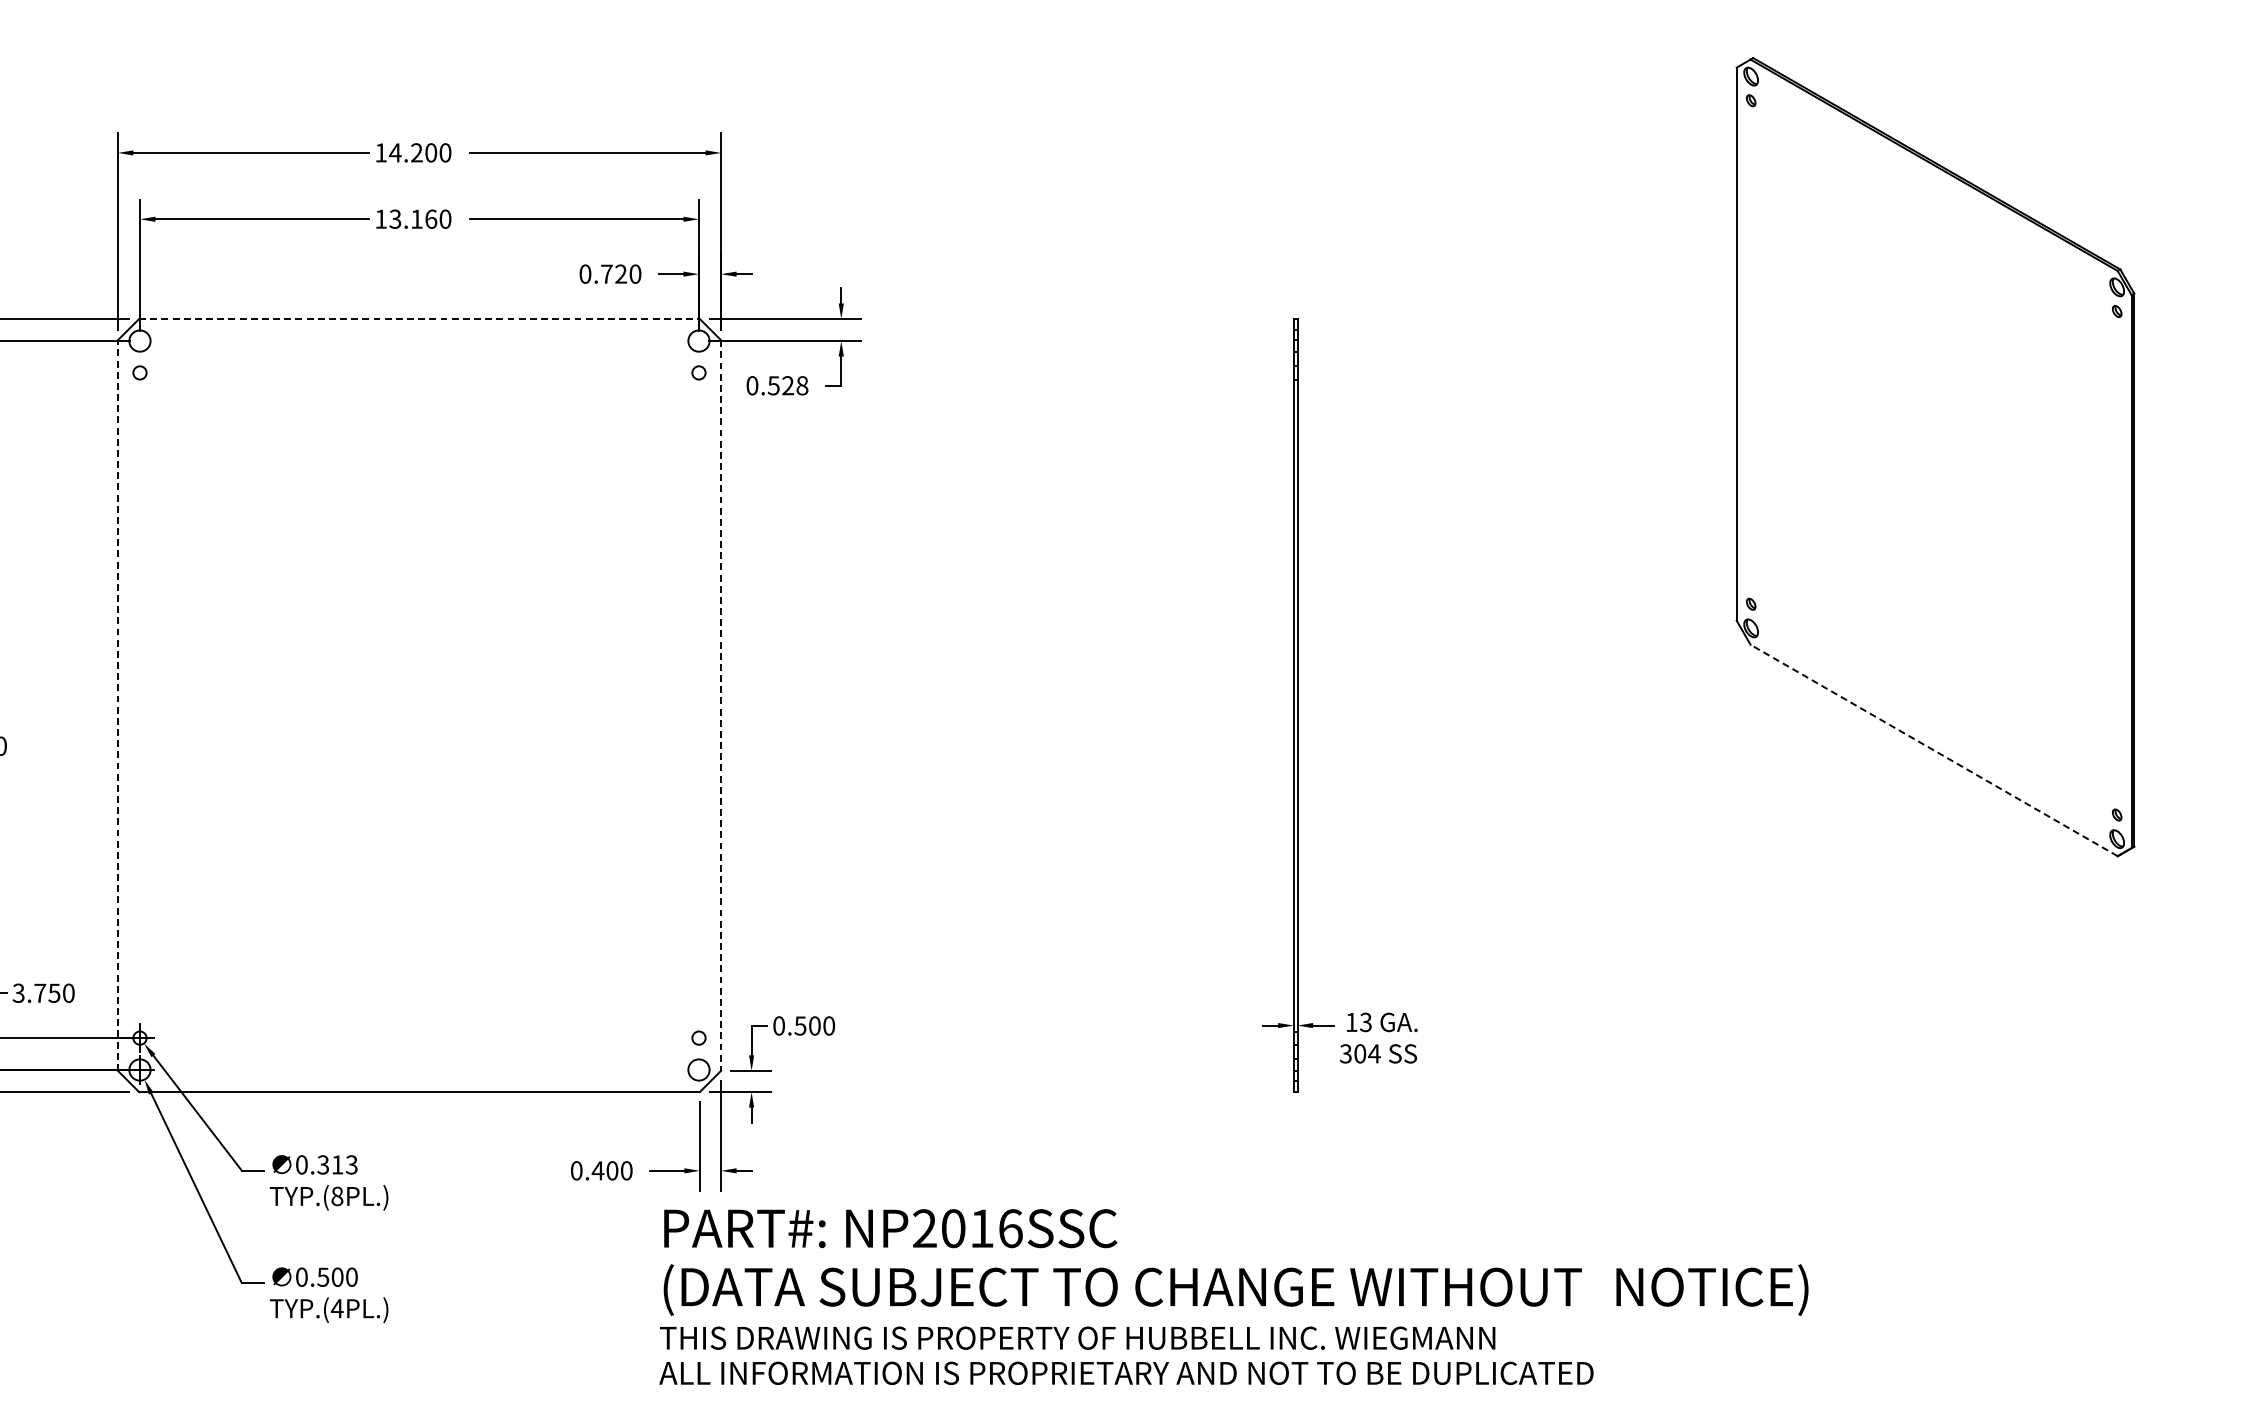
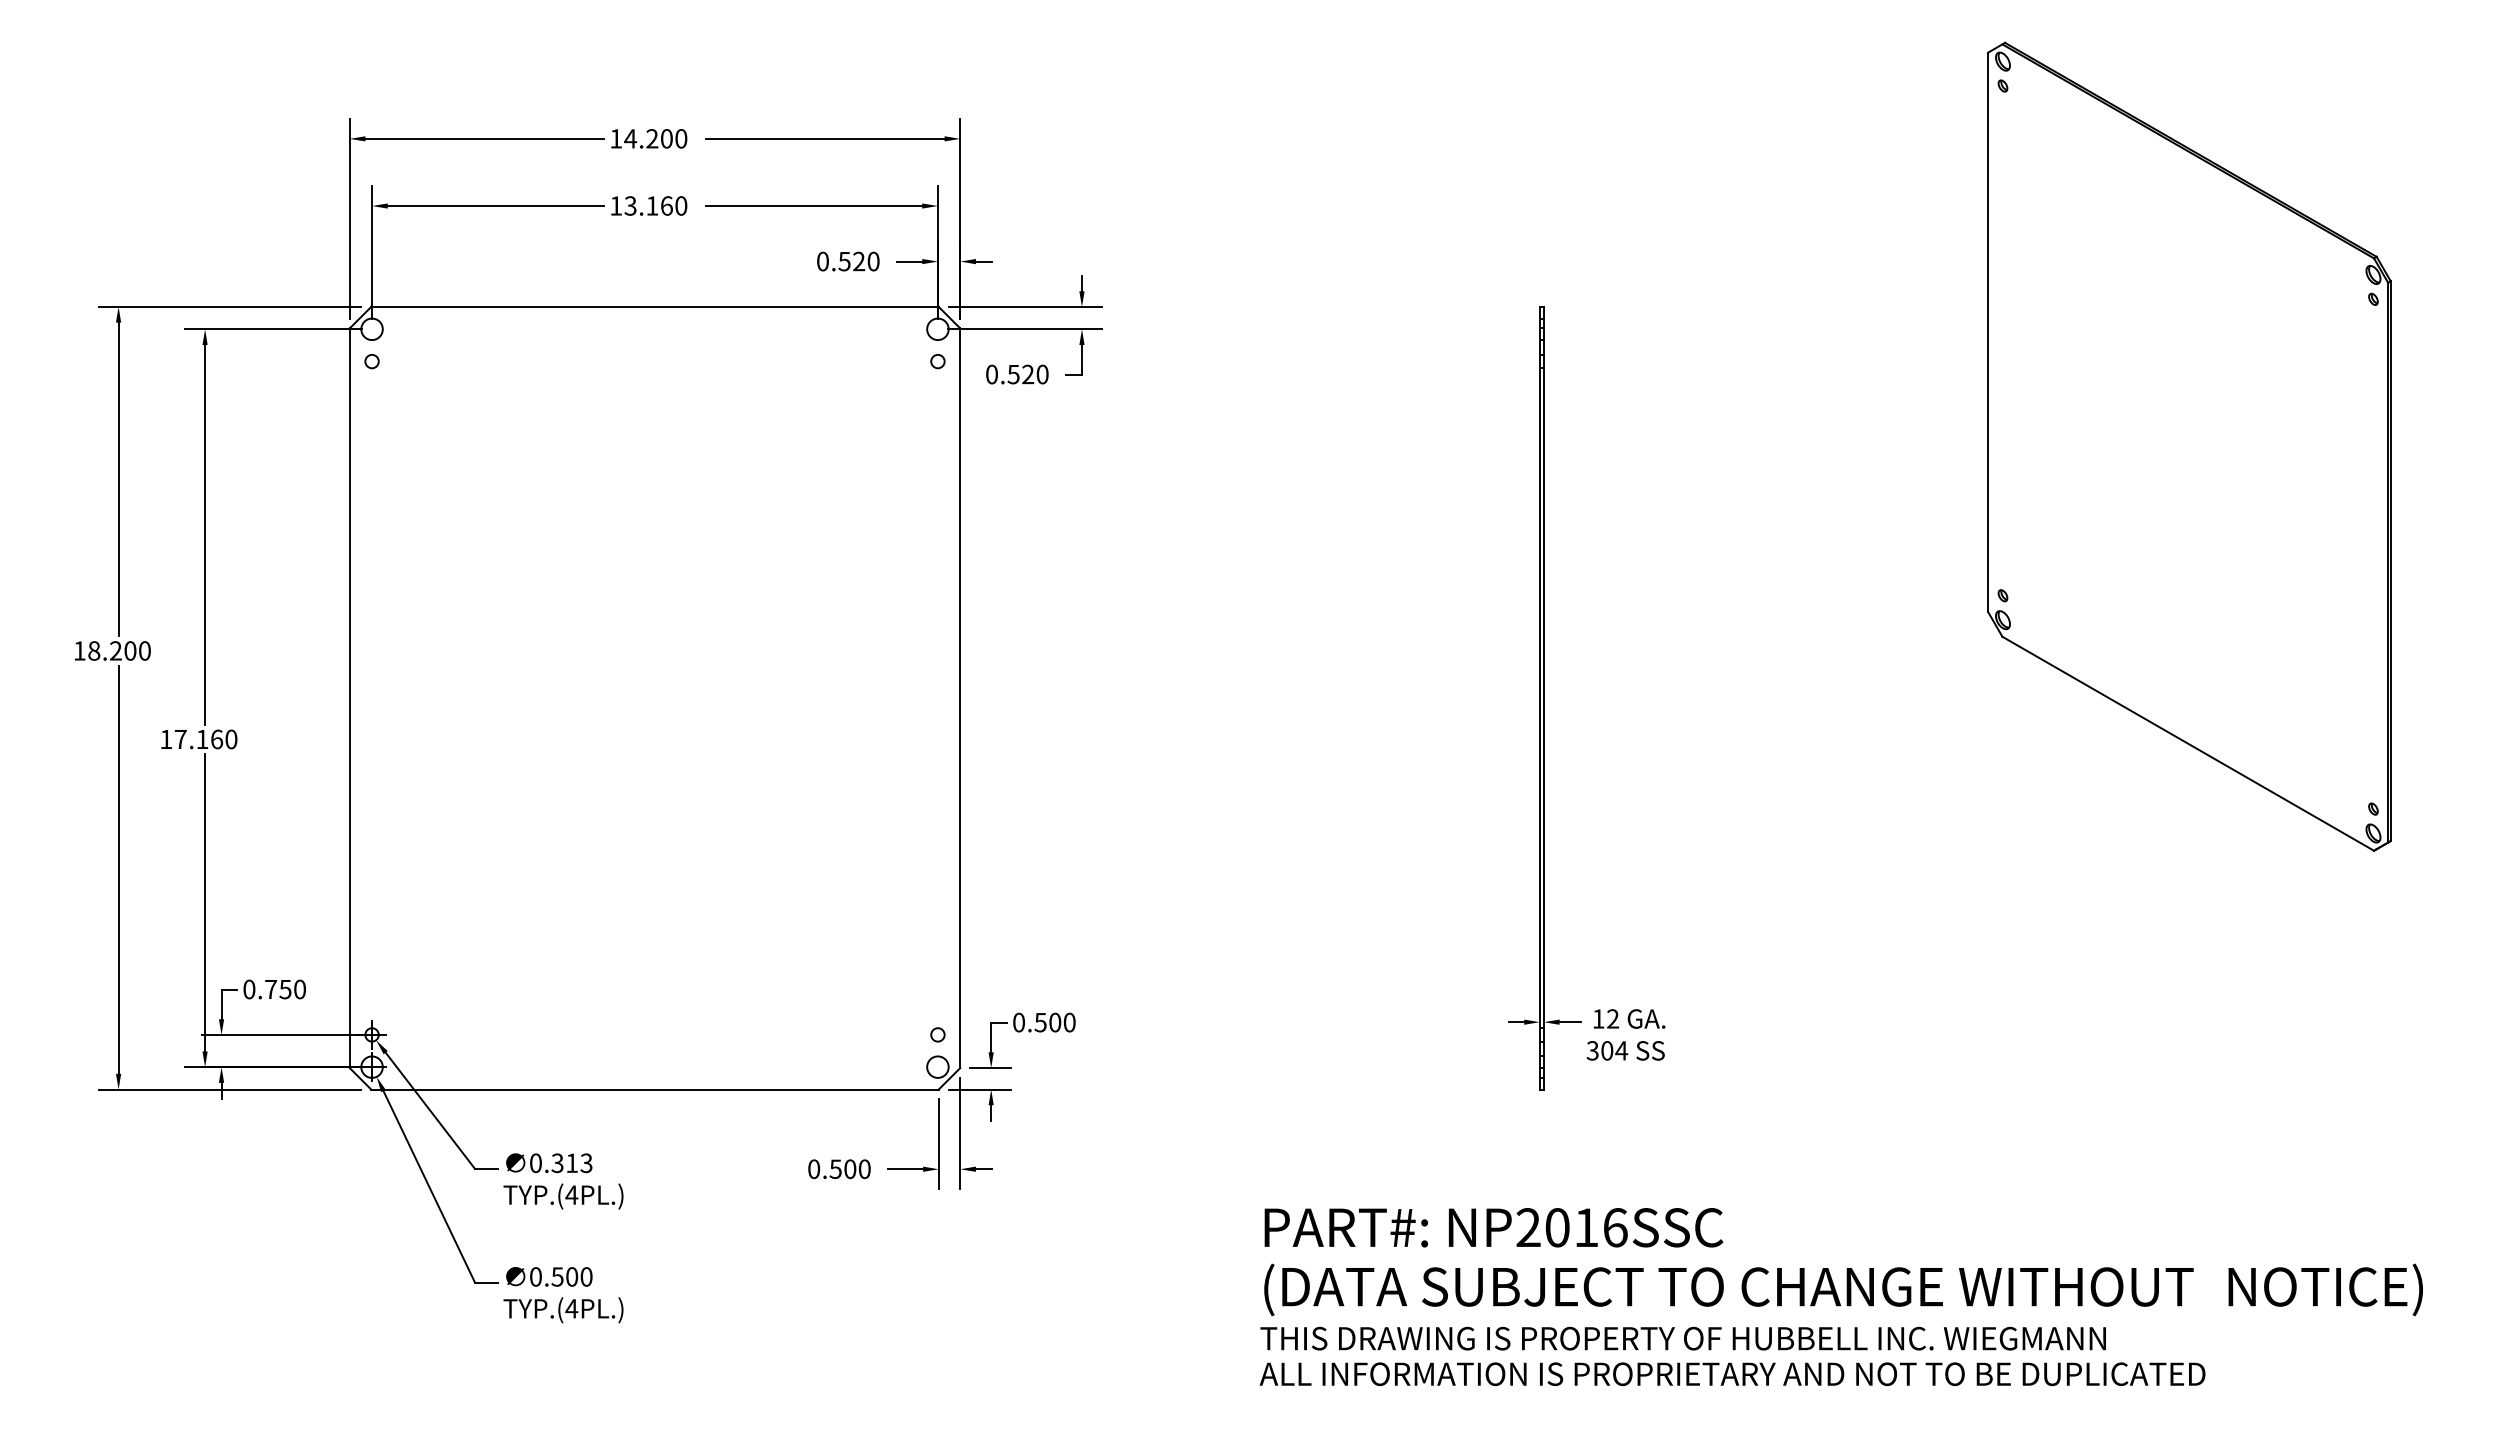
text: (606, 274) -> (844, 261), 0.720 -> 0.520
line: (419, 318) -> (655, 306), dashed -> solid
text: (802, 385) -> (1042, 374), 0.528 -> 0.520
line: (117, 705) -> (349, 698), dashed -> solid
line: (721, 705) -> (960, 698), dashed -> solid
line: (1933, 750) -> (2187, 743), dashed -> solid
text: (18, 993) -> (249, 989), 3.750 -> 0.750
text: (1366, 1021) -> (1613, 1018), 13 -> 12
text: (597, 1171) -> (835, 1169), 0.400 -> 0.500
text: (337, 1195) -> (571, 1194), TYP.(8PL.) -> TYP.(4PL.)
text: (1233, 1297) -> (1840, 1297), moved

